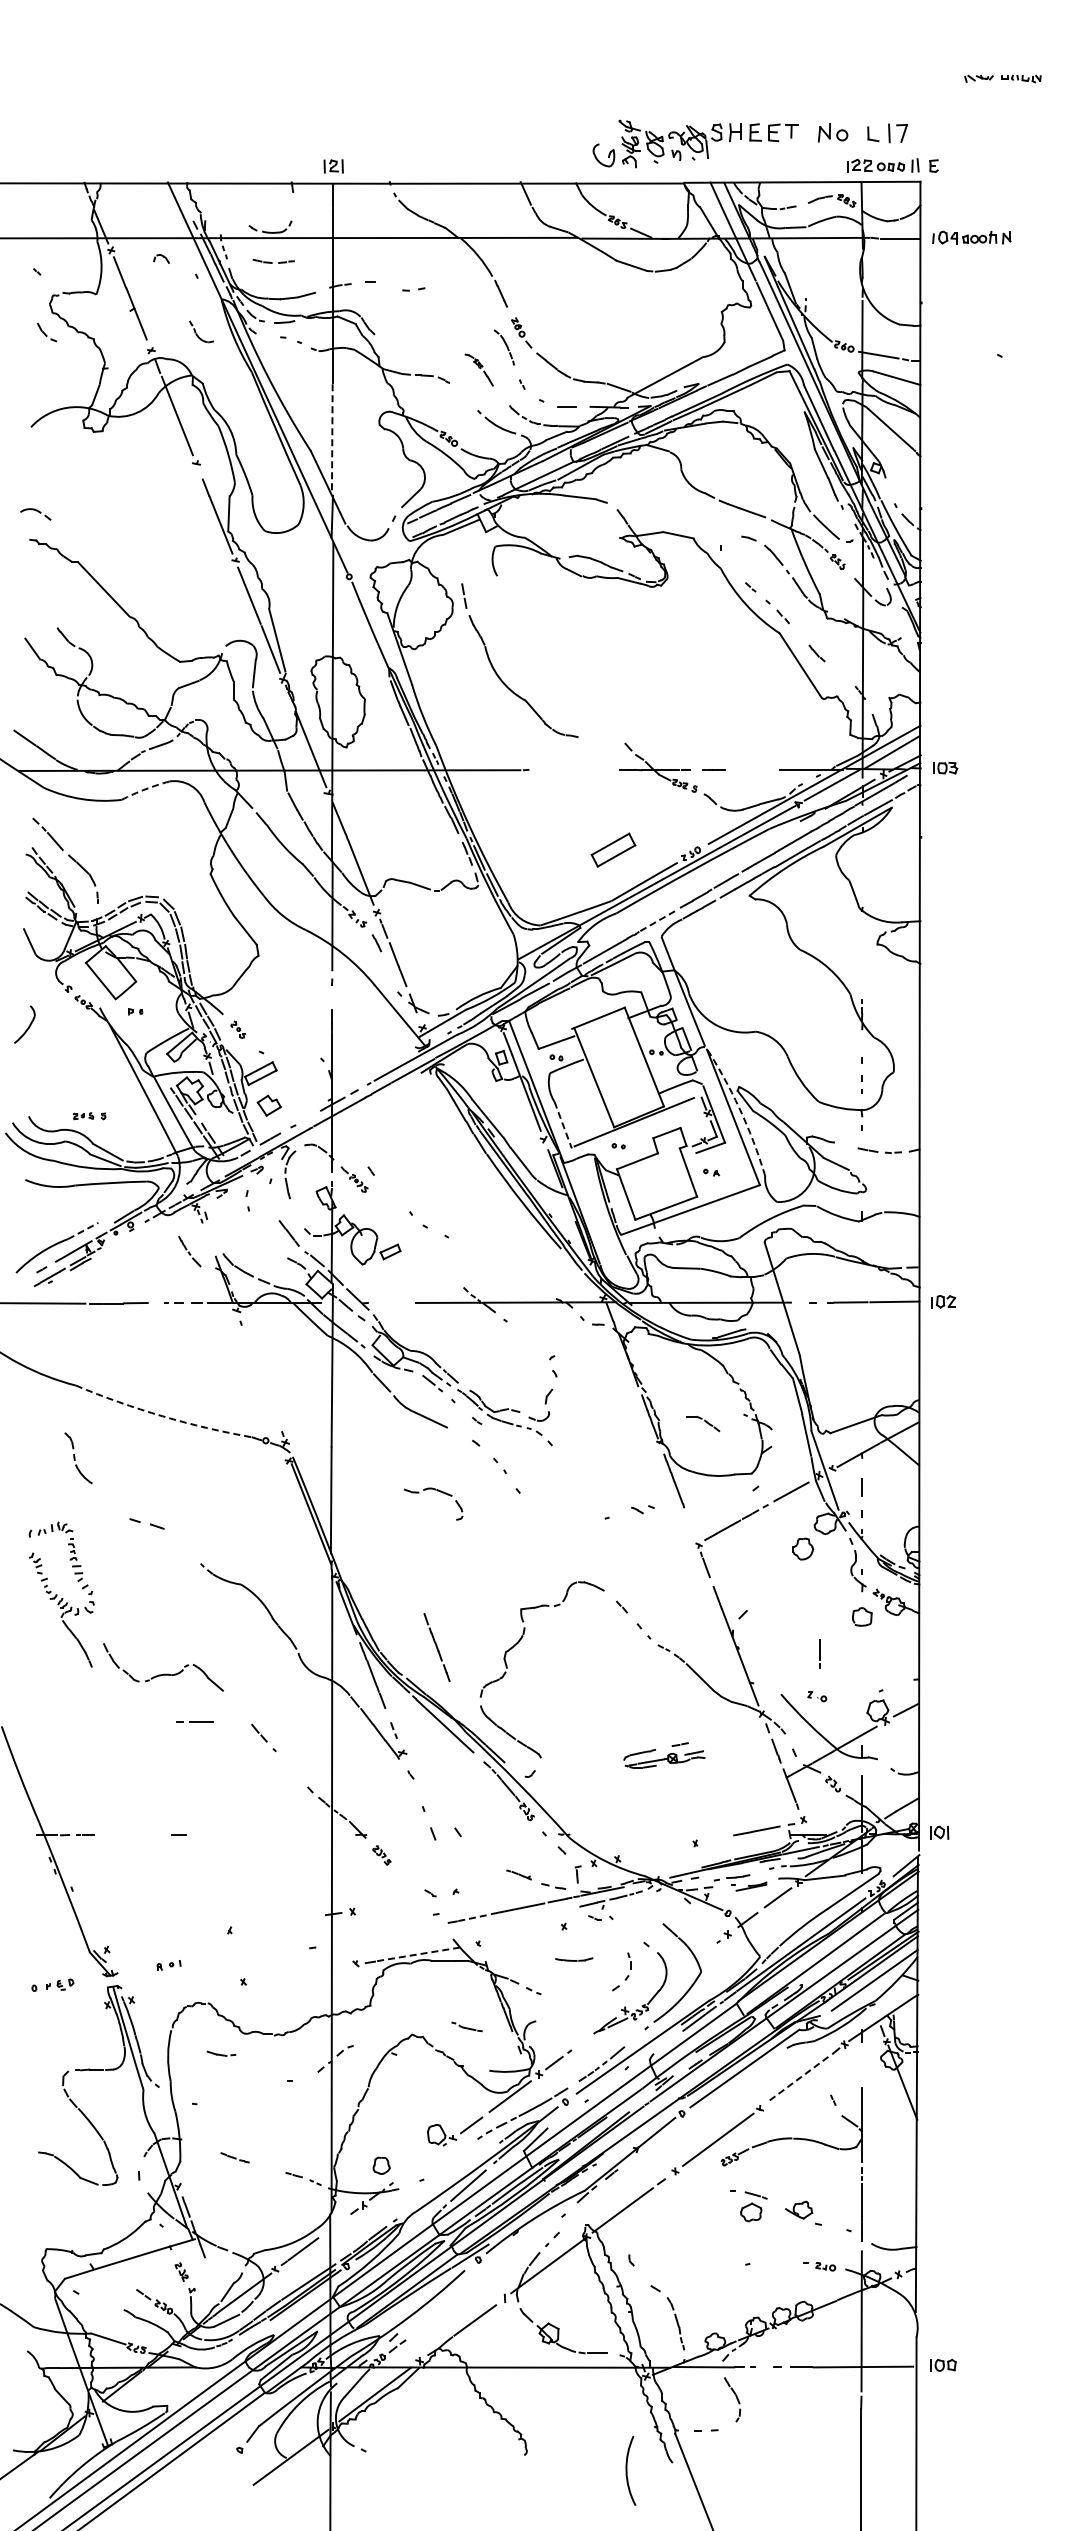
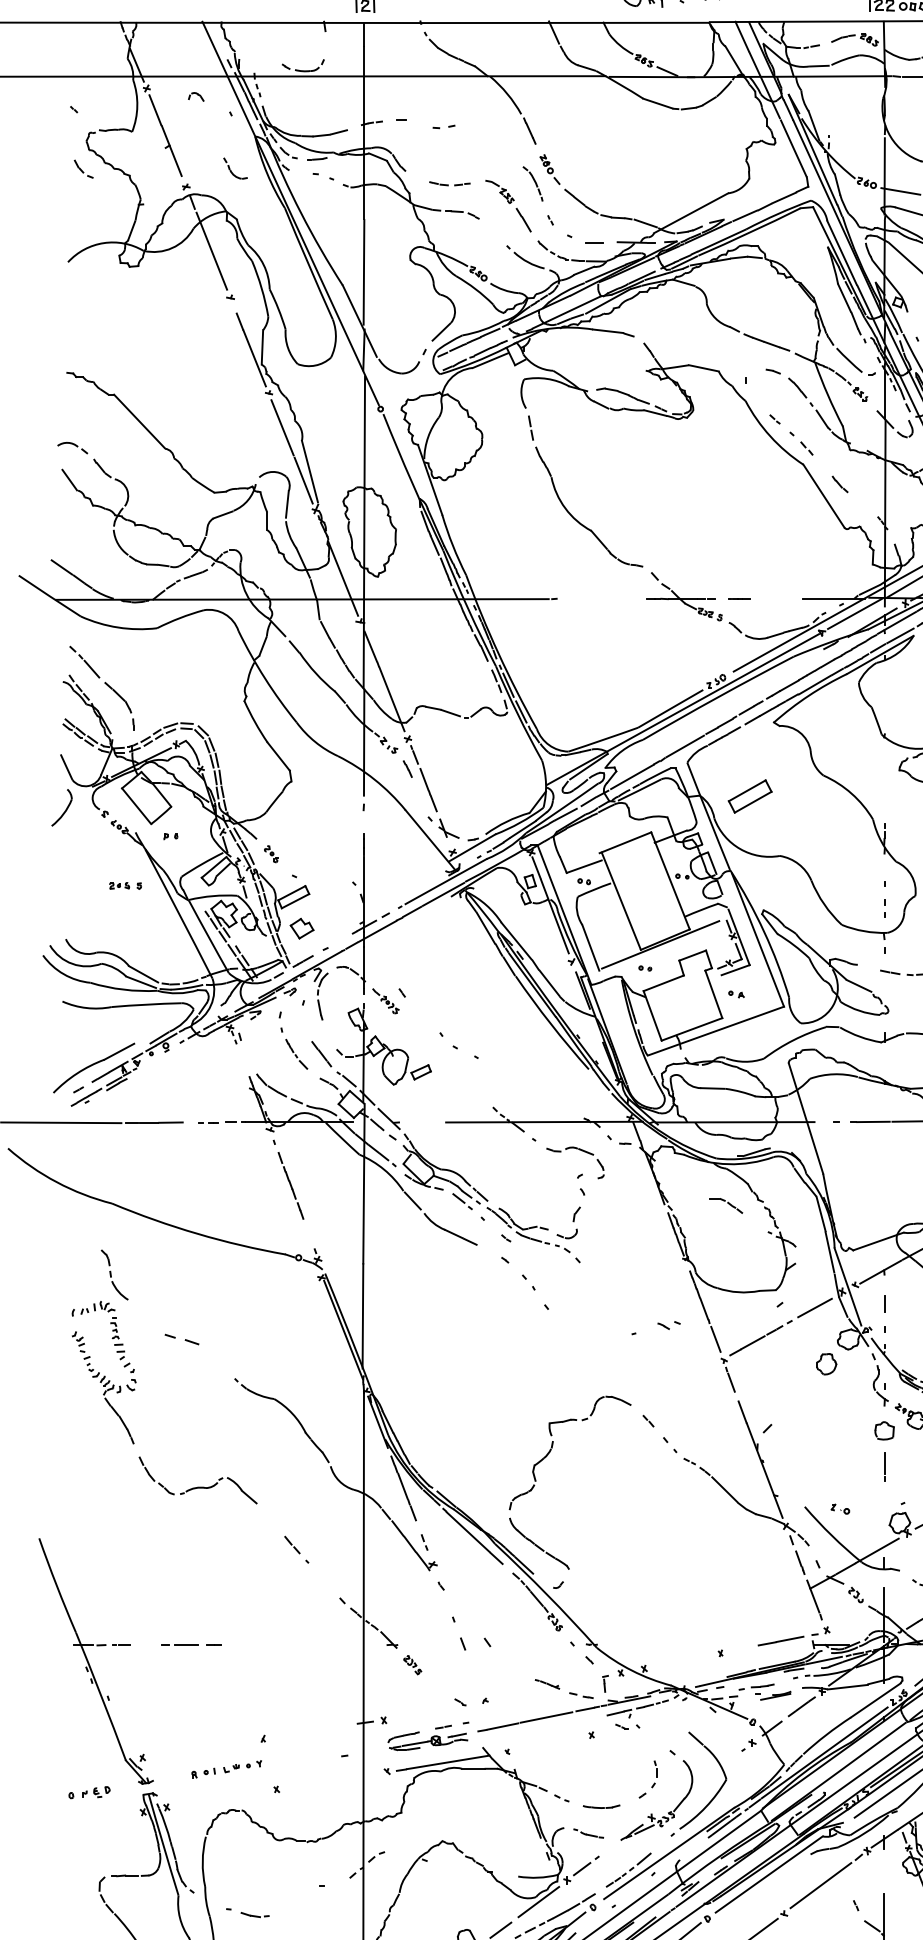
part: (273, 260) -> (449, 182), moved
part: (478, 369) -> (507, 205), size x1.67
line: (332, 438) -> (364, 273), dashed -> solid
part: (35, 514) -> (72, 448), moved
part: (498, 674) -> (564, 505), moved
arc: (145, 789) -> (180, 618), dashed -> solid
part: (613, 849) -> (750, 795), moved
line: (659, 920) -> (685, 746), dashed -> solid
part: (24, 1024) -> (61, 807), moved
arc: (739, 1108) -> (763, 931), dashed -> solid
part: (89, 1116) -> (125, 886), moved
line: (563, 1125) -> (591, 948), dashed -> solid
line: (83, 1230) -> (119, 1051), dashed -> solid
part: (189, 1251) -> (296, 1054), moved
arc: (162, 1416) -> (197, 1233), dashed -> solid
part: (703, 1424) -> (726, 1206), moved
part: (437, 1491) -> (579, 1150), moved
line: (690, 1523) -> (715, 1339), added
part: (61, 1594) -> (103, 1372), moved
line: (436, 1647) -> (290, 1185), moved
line: (819, 1653) -> (883, 1466), moved
line: (194, 1721) -> (179, 1644), moved
part: (664, 1755) -> (428, 1737), moved
line: (473, 1917) -> (502, 1726), dashed -> solid
line: (418, 1954) -> (448, 1762), dashed -> solid
part: (208, 1958) -> (242, 1766), added
part: (574, 1959) -> (601, 1806), moved
part: (466, 2026) -> (588, 1833), moved
part: (221, 2053) -> (255, 1914), moved
line: (797, 2080) -> (820, 1886), dashed -> solid

